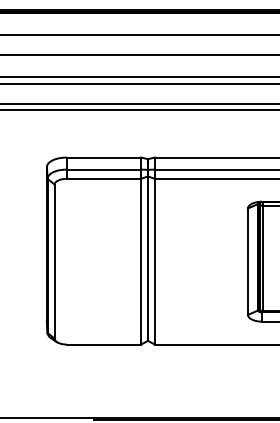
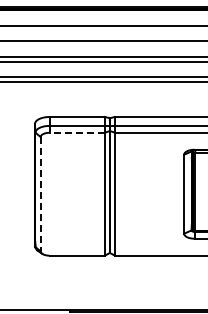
line: (104, 178) -> (77, 132), solid -> dashed
line: (54, 262) -> (40, 194), solid -> dashed

